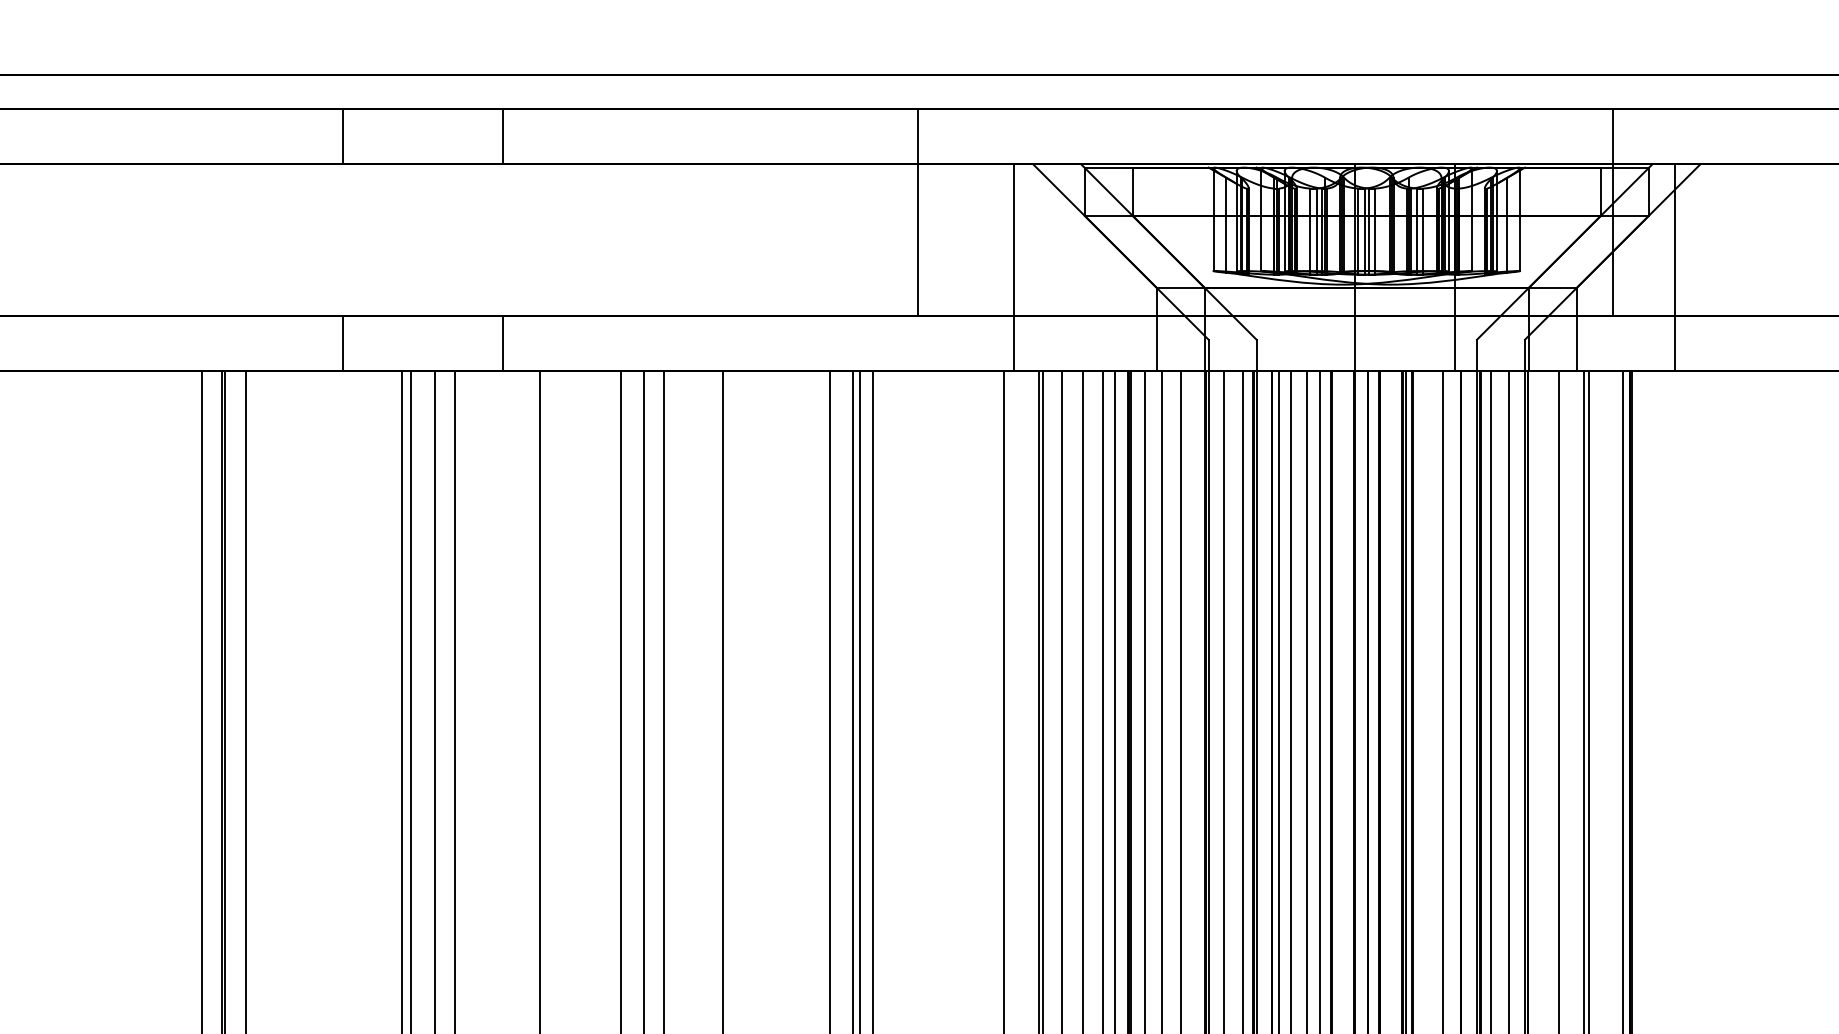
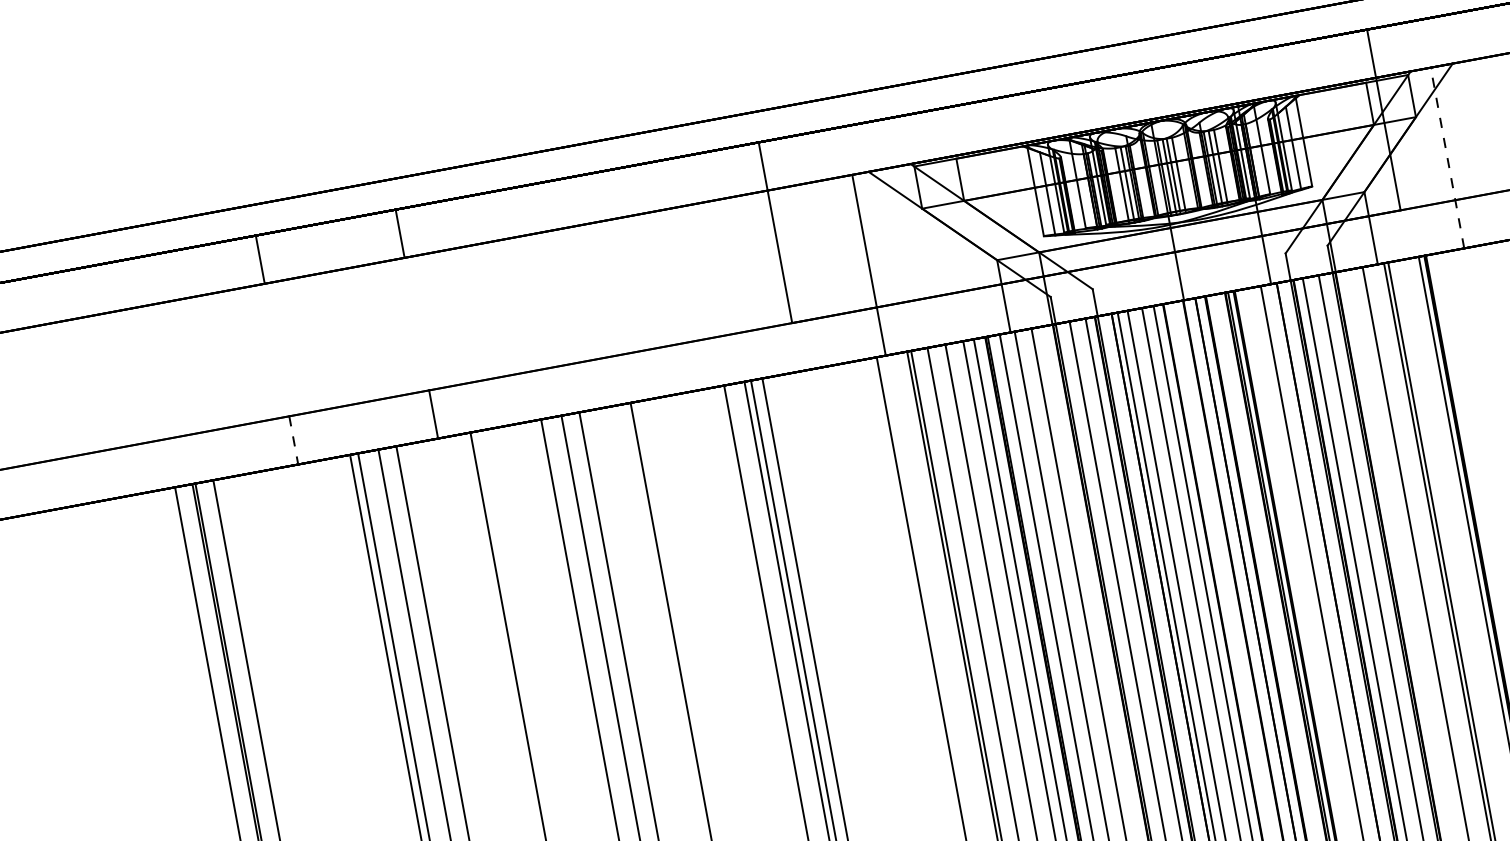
line: (1675, 266) -> (1447, 157), solid -> dashed
line: (342, 343) -> (293, 440), solid -> dashed

